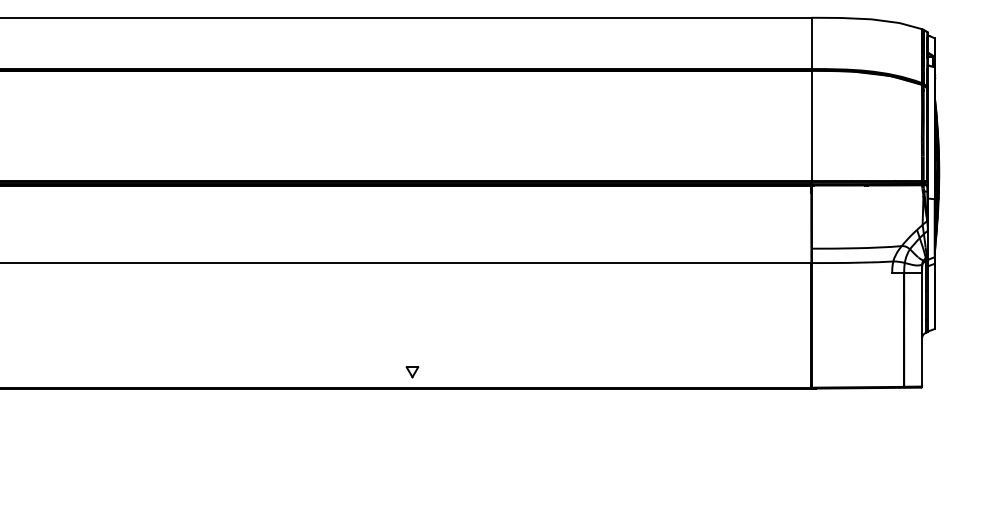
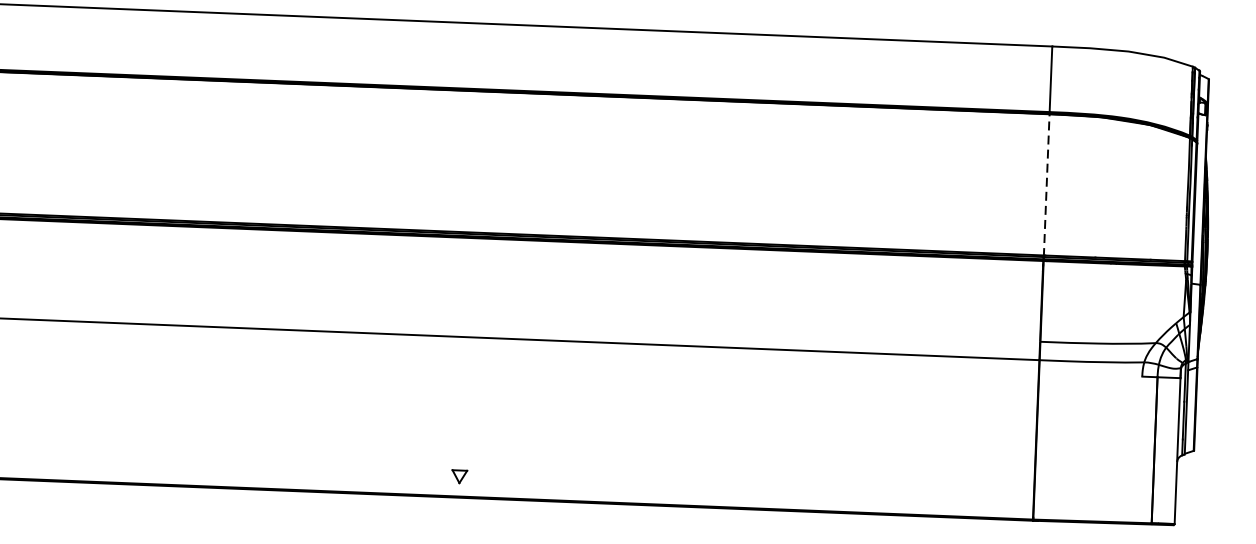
line: (811, 126) -> (1046, 185), solid -> dashed
part: (412, 372) -> (459, 477), moved

